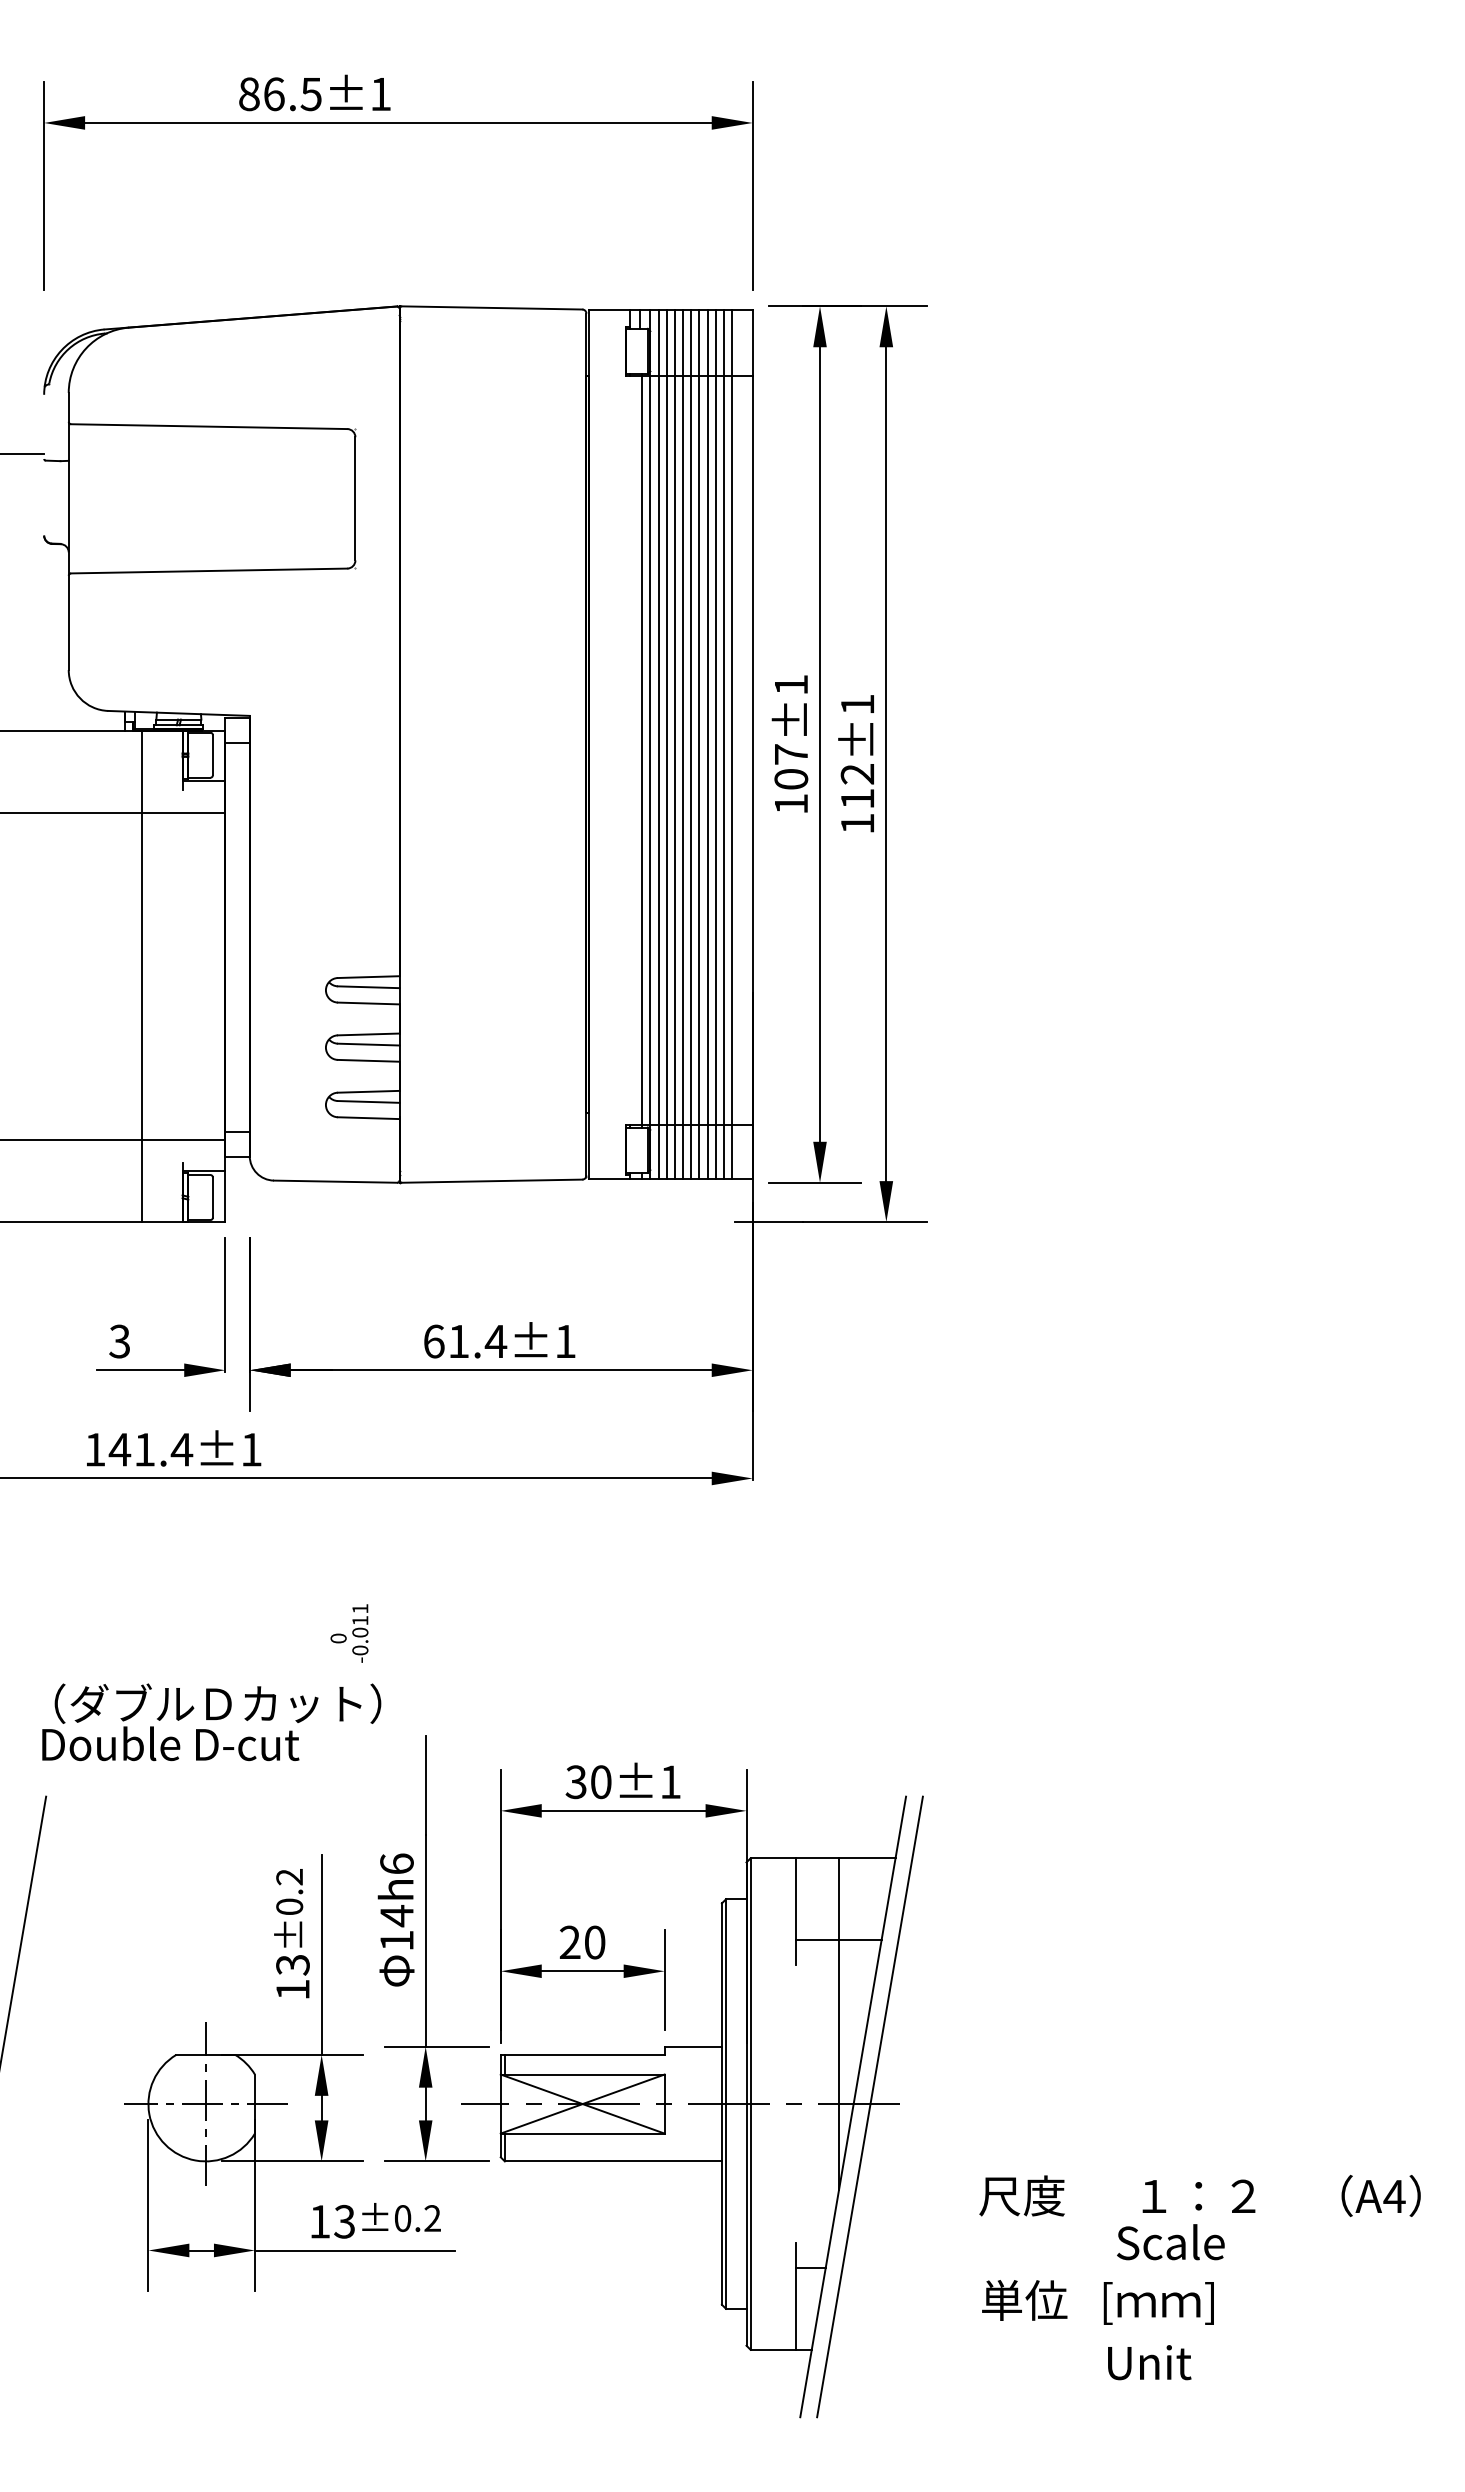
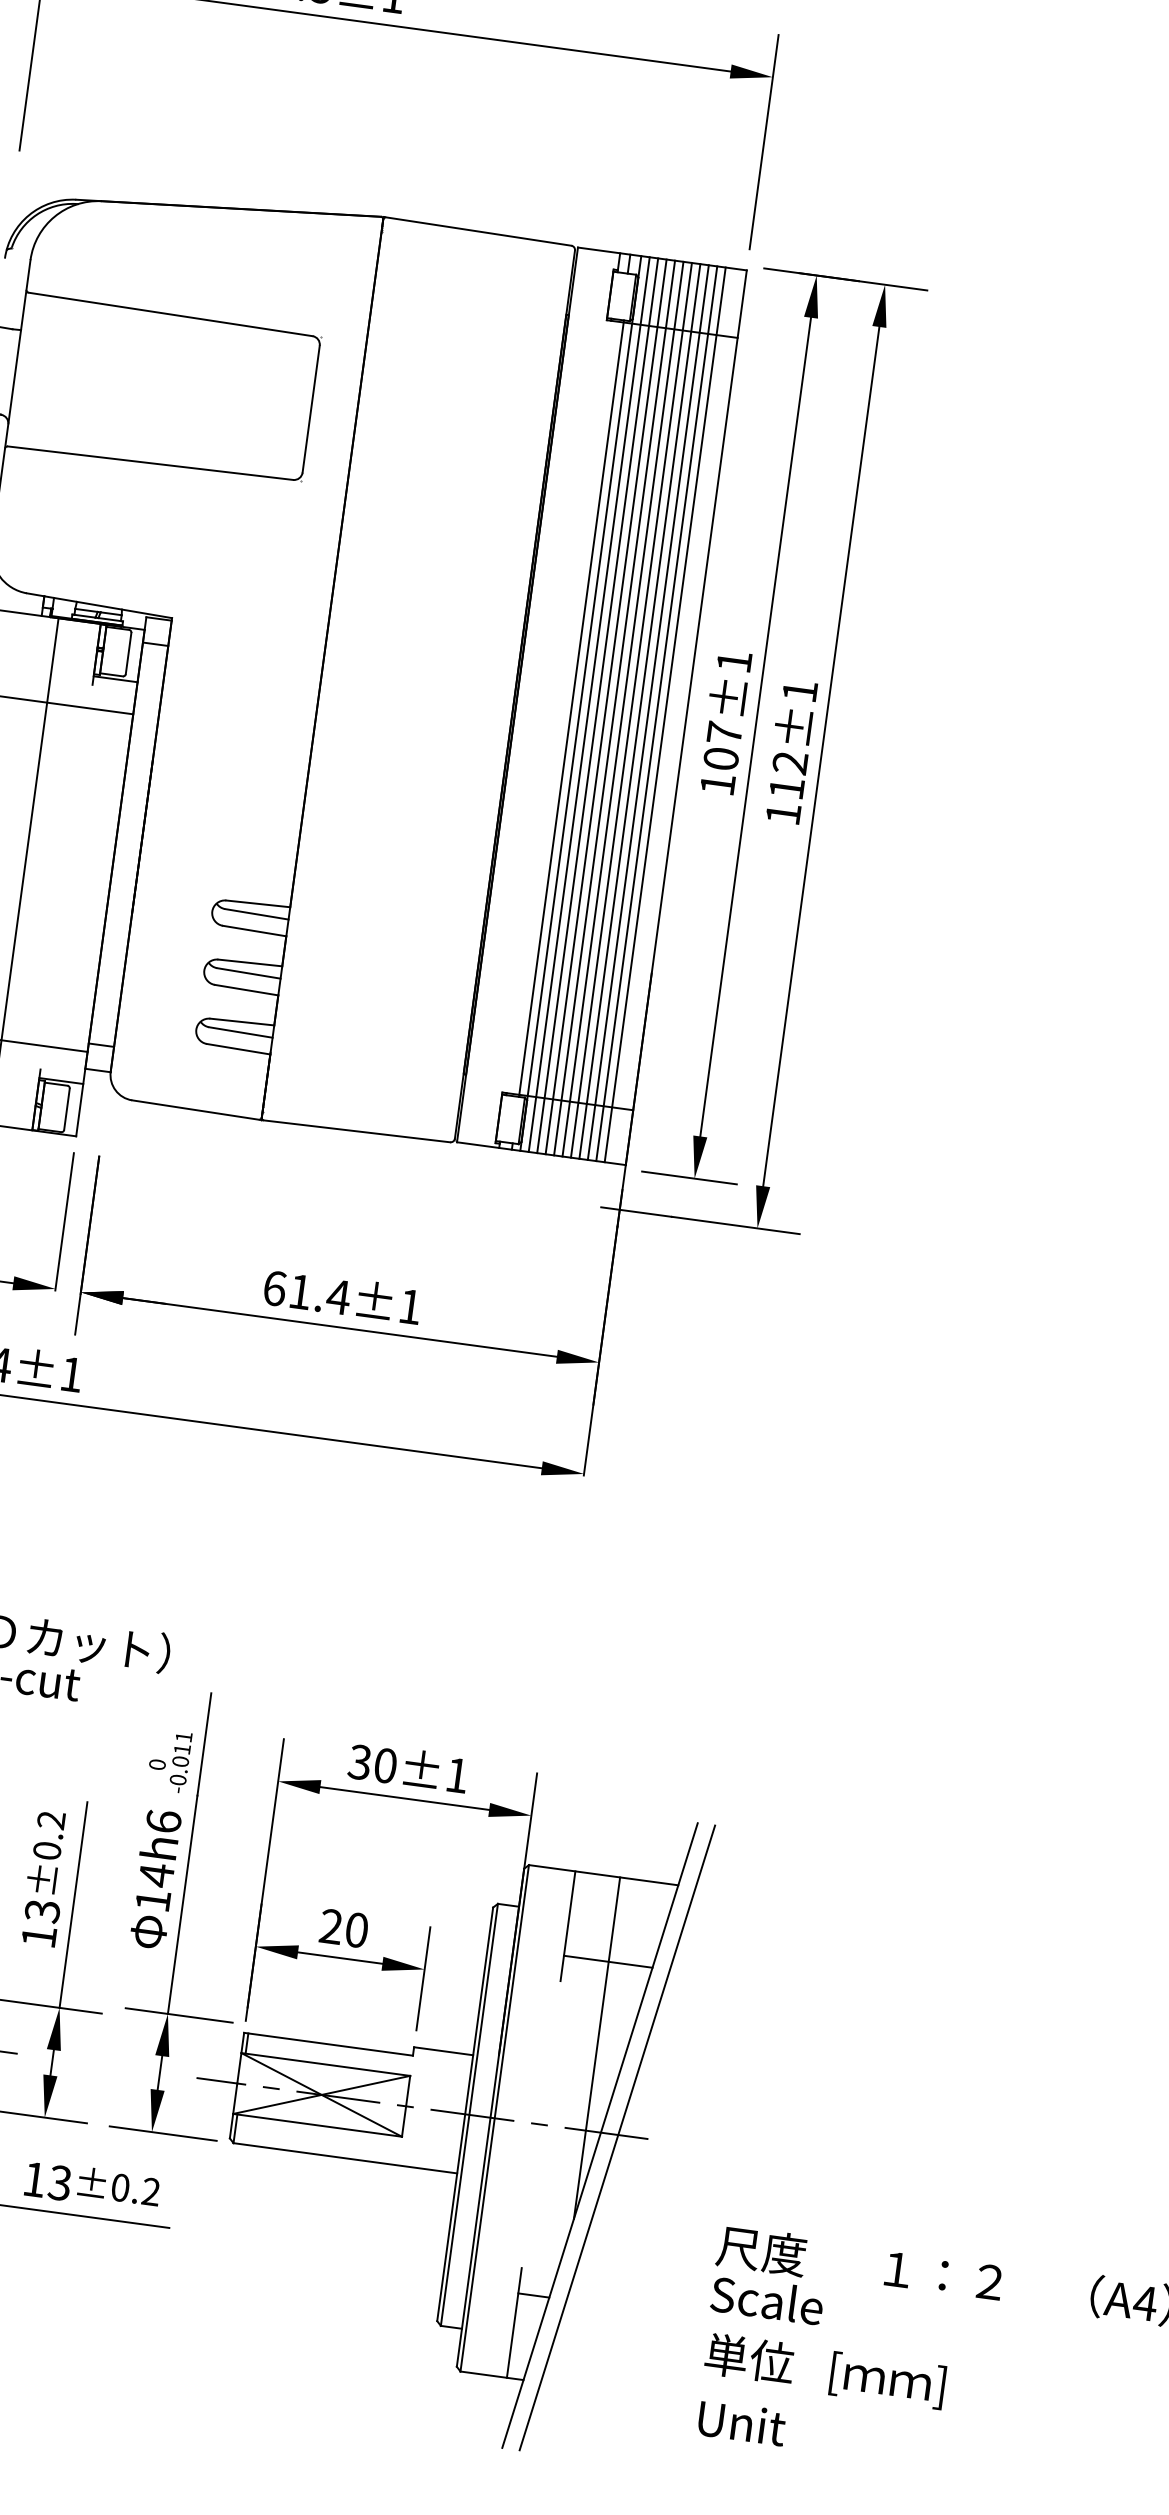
text: (349, 1633) -> (169, 1761), moved
text: (1170, 2242) -> (766, 2300), moved
text: (1149, 2362) -> (741, 2422), moved

